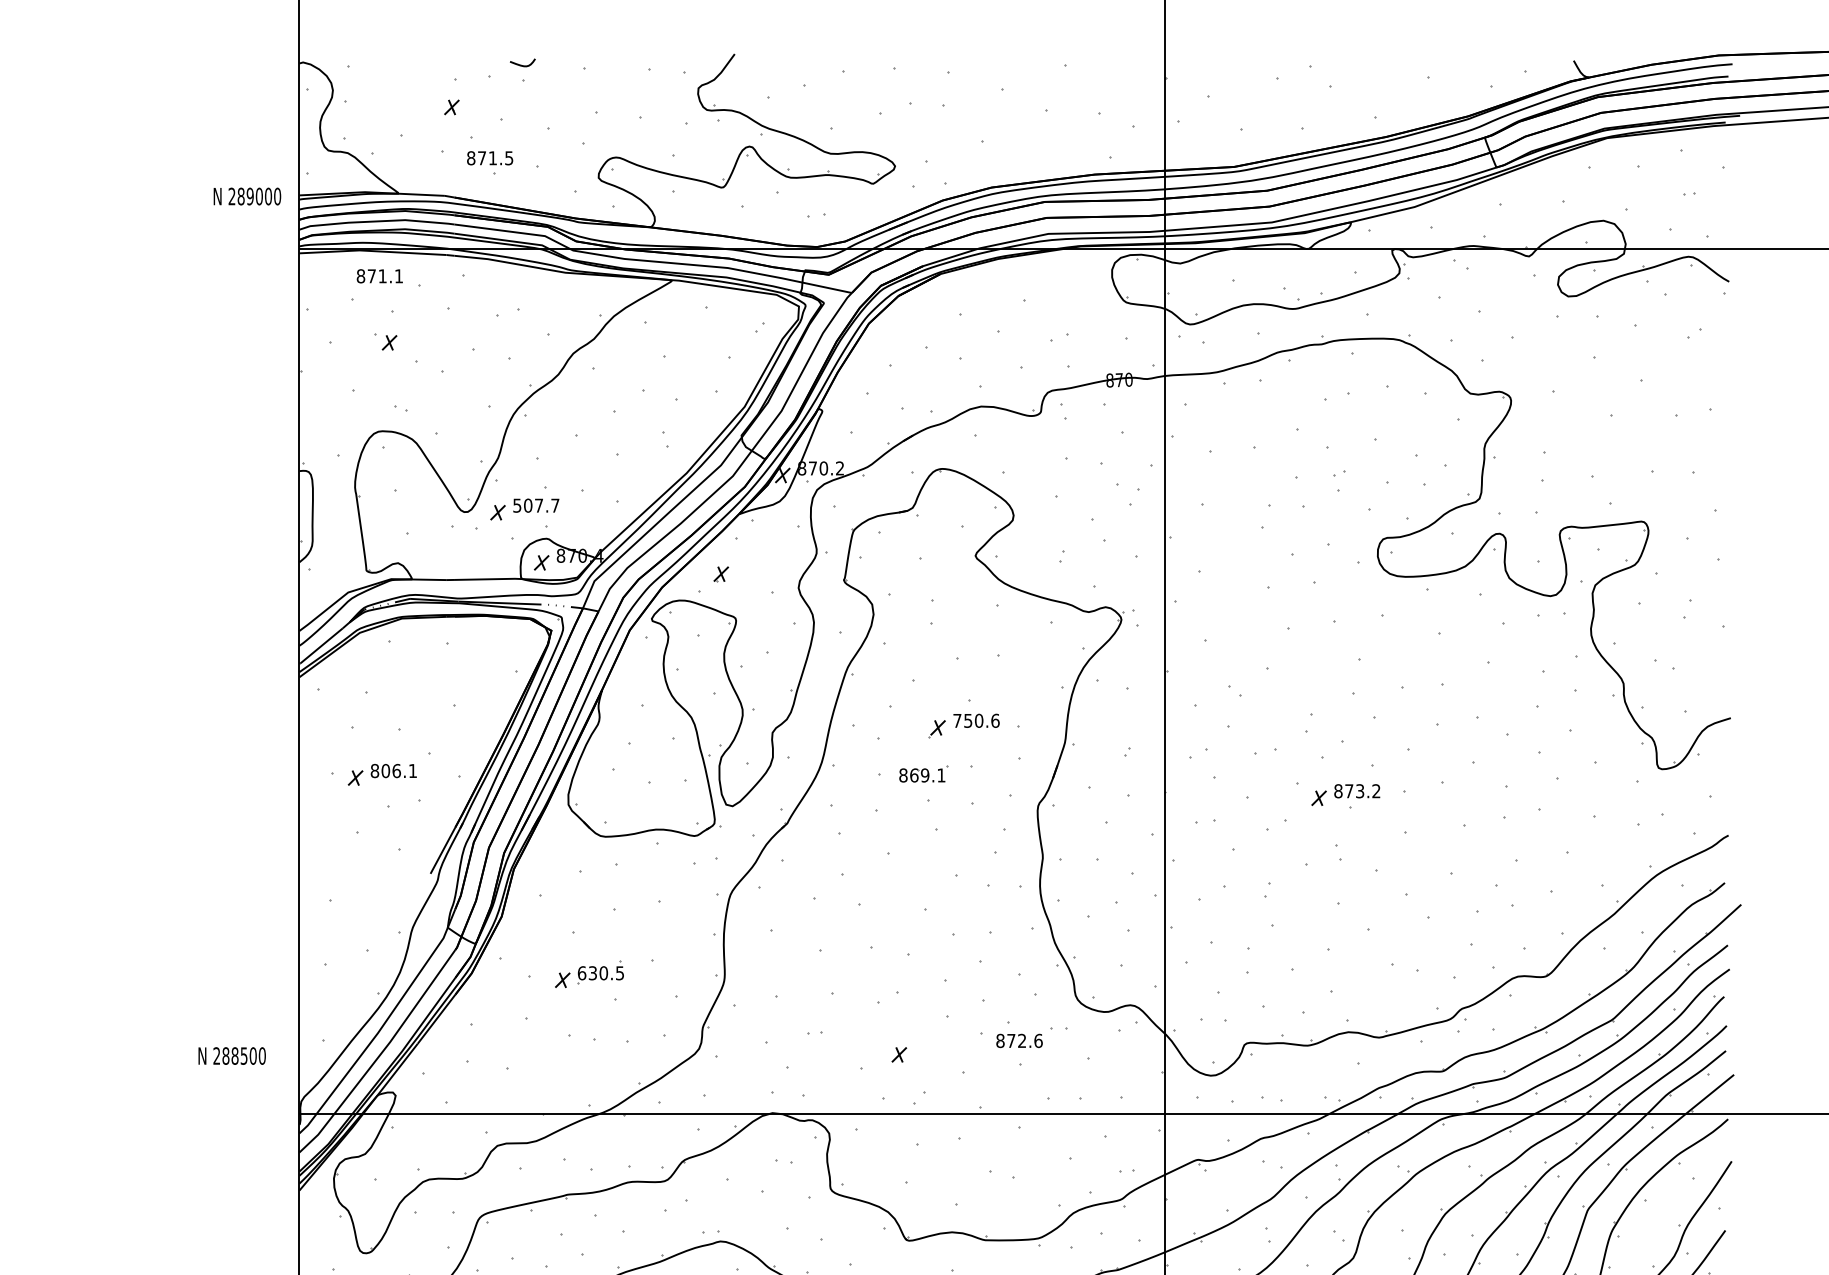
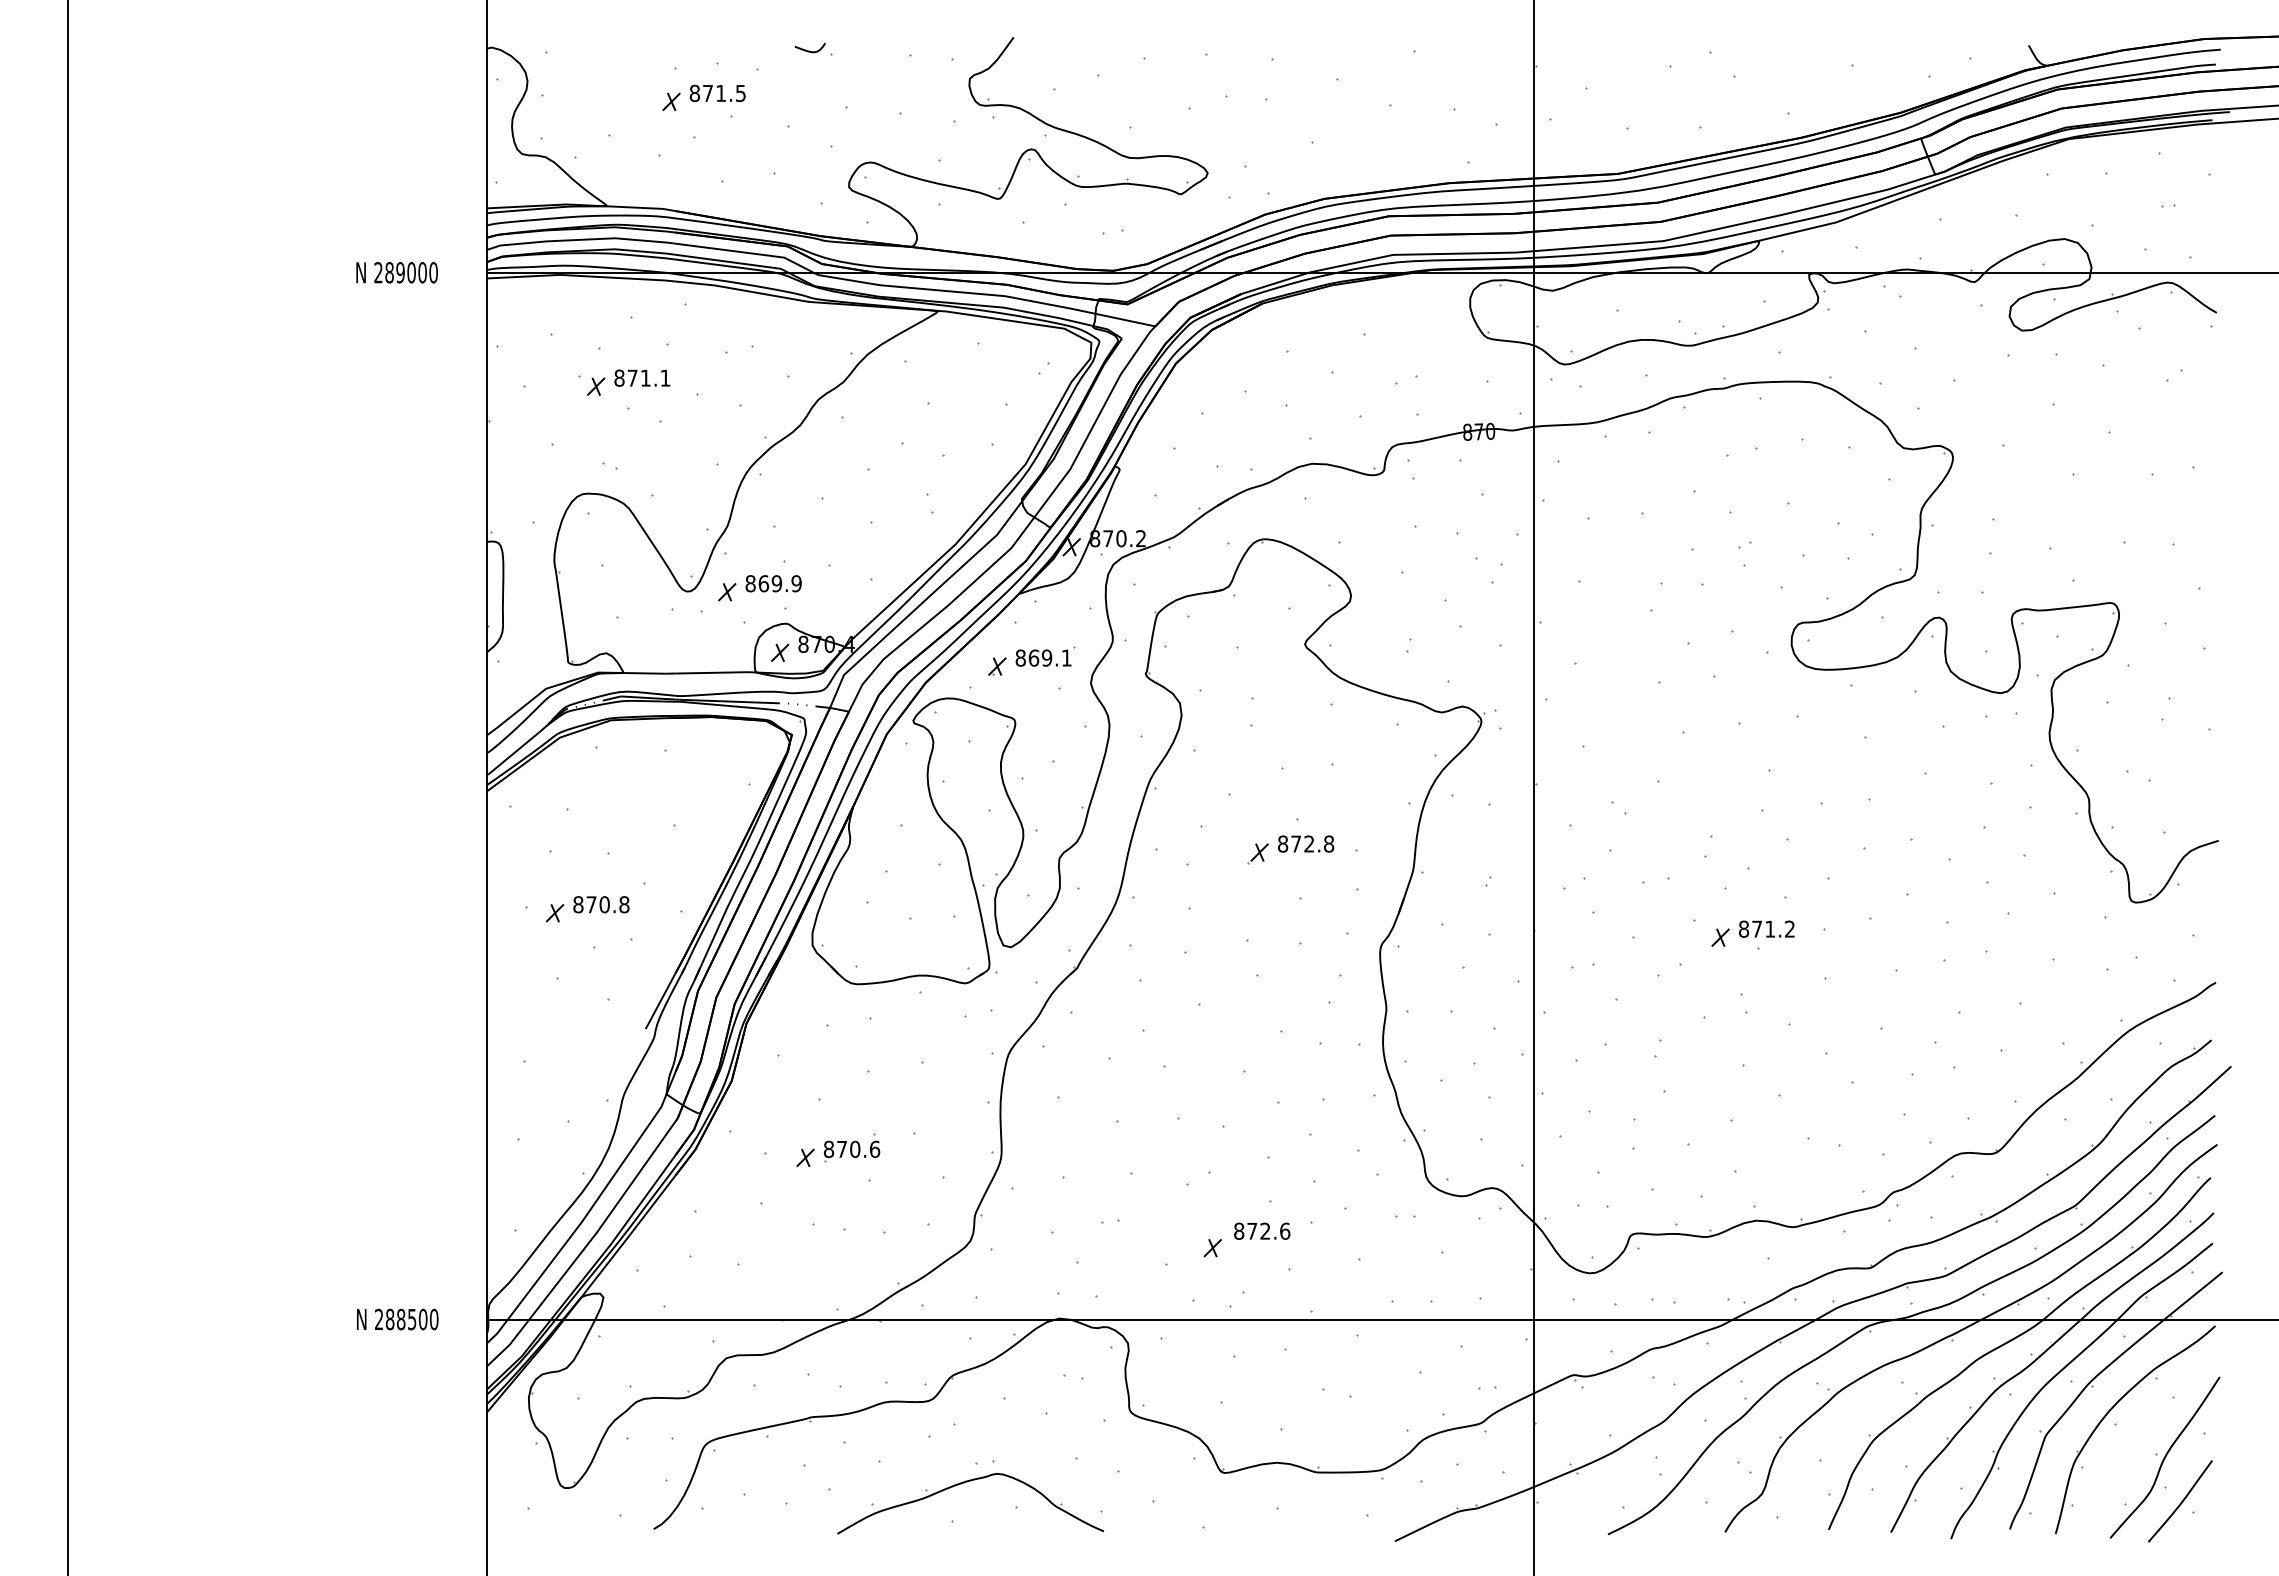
curve: (522, 64) -> (809, 50), moved
text: (489, 157) -> (717, 92), moved
text: (246, 196) -> (396, 272), moved
text: (379, 275) -> (642, 377), moved
text: (536, 505) -> (773, 583), 507.7 -> 869.9
text: (976, 720) -> (1306, 843), 750.6 -> 872.8
text: (398, 770) -> (607, 904), 806.1 -> 870.8
part: (923, 774) -> (1045, 656), moved
text: (1360, 790) -> (1770, 928), 873.2 -> 871.2
text: (600, 972) -> (851, 1148), 630.5 -> 870.6
part: (1019, 1040) -> (1262, 1230), moved
text: (232, 1056) -> (397, 1319), moved

